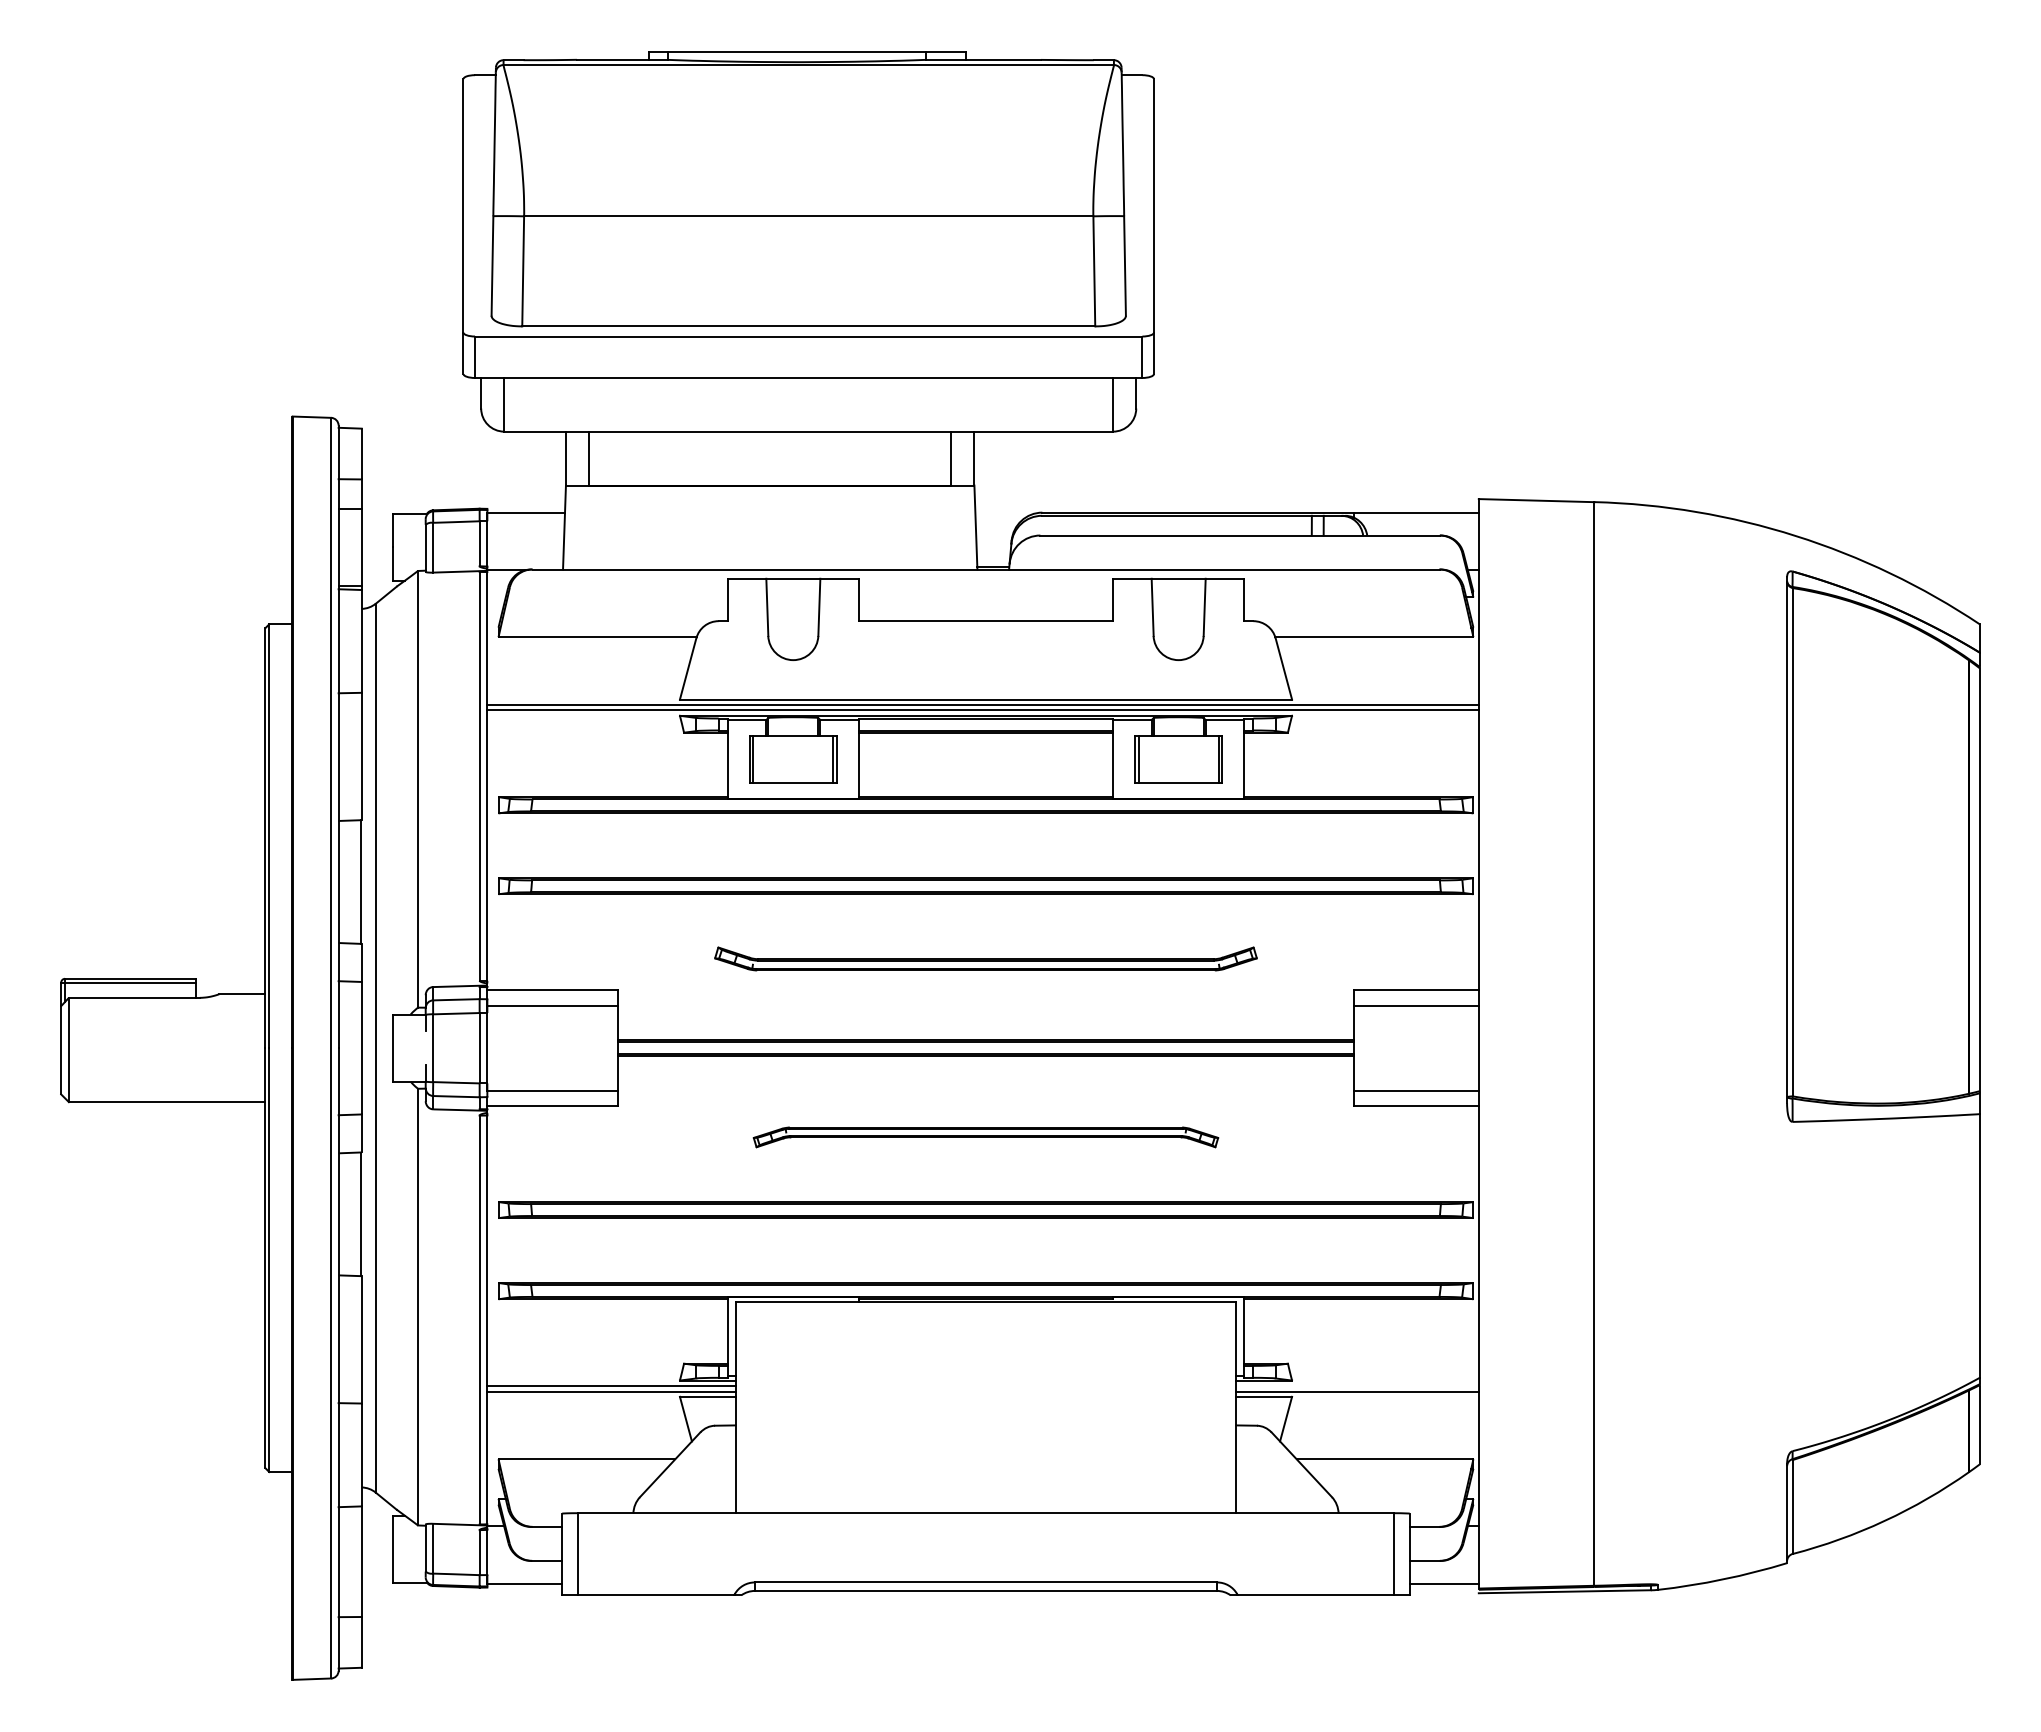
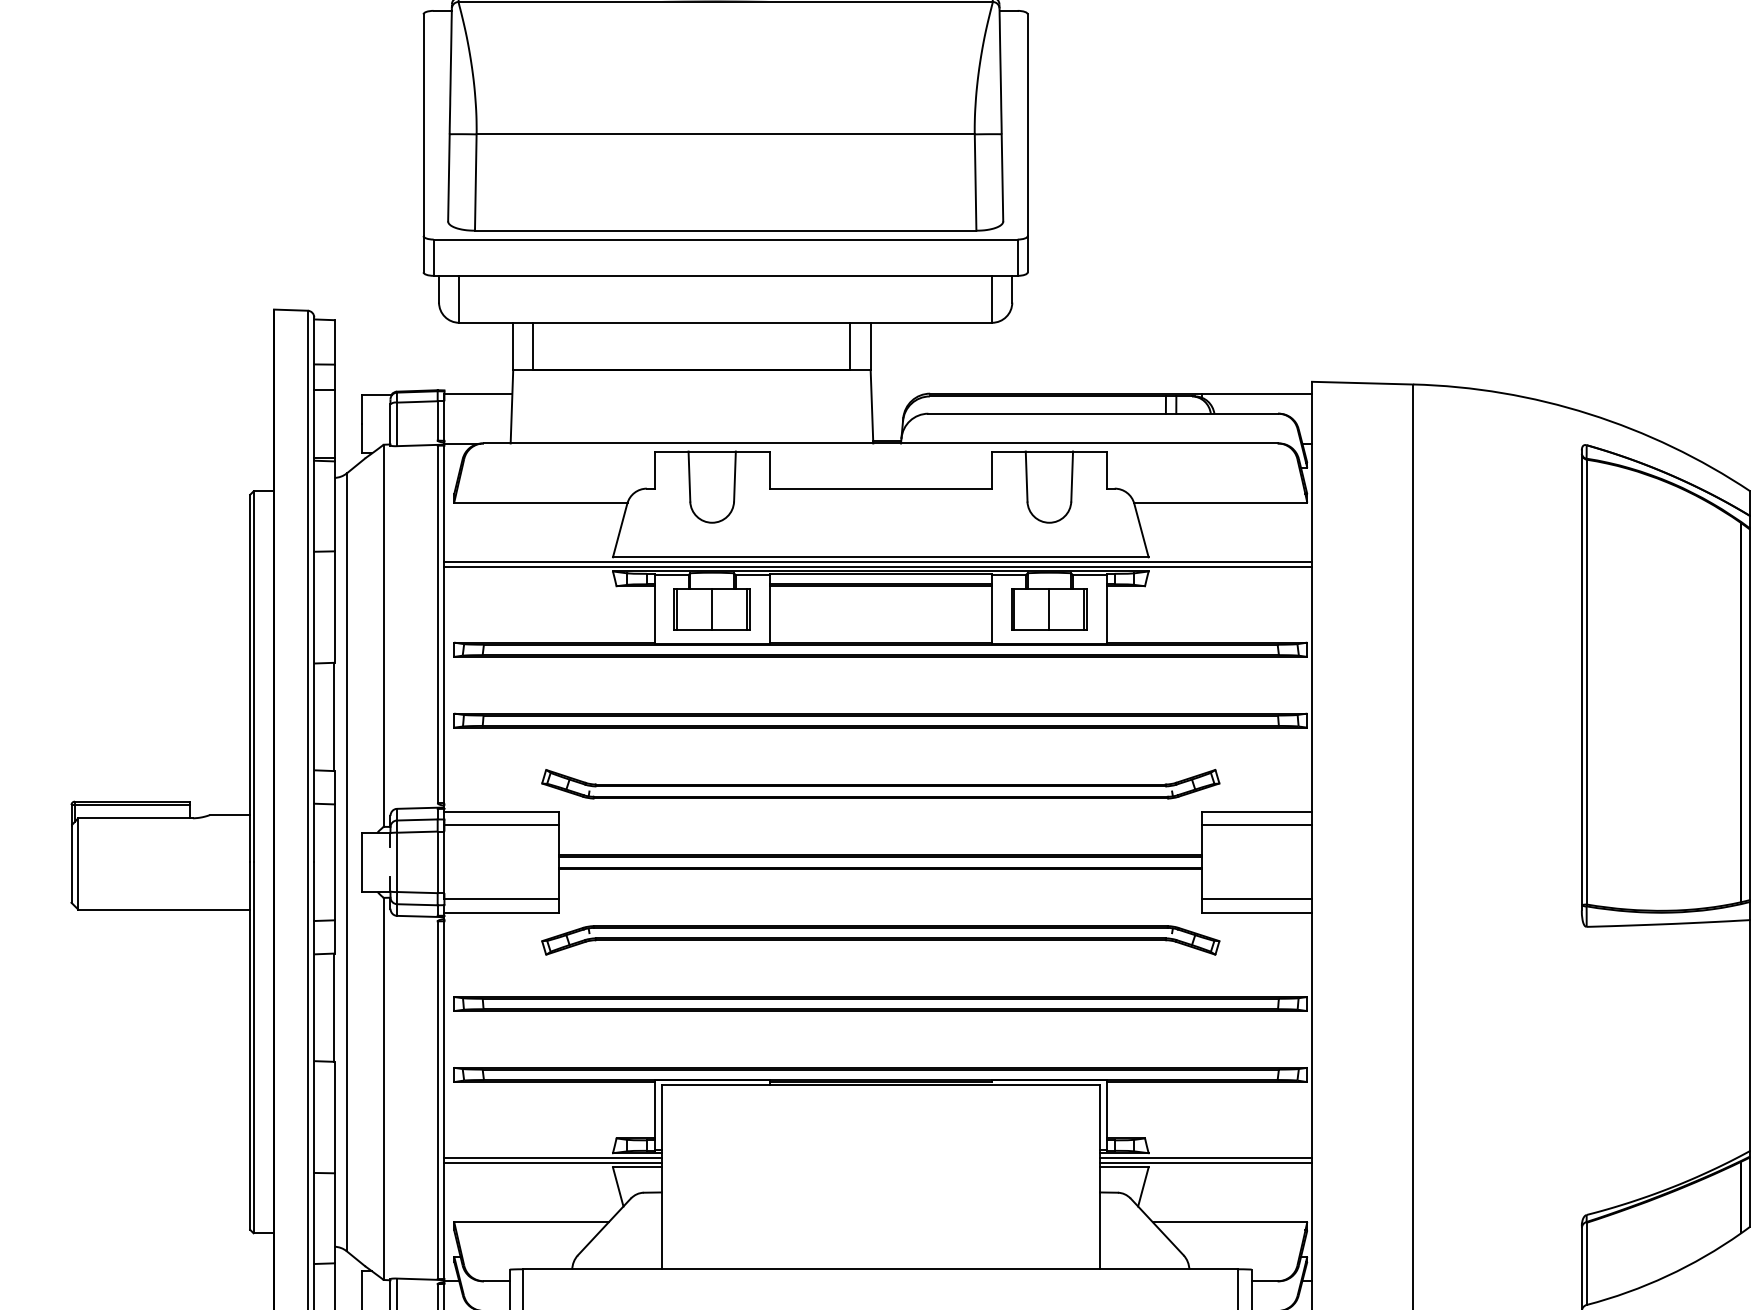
line: (793, 759) -> (712, 609), added
line: (1178, 759) -> (1049, 609), added
part: (985, 958) -> (880, 783), size x1.43
part: (985, 1137) -> (880, 940), size x1.67
line: (1357, 1386) -> (1205, 1158), added

